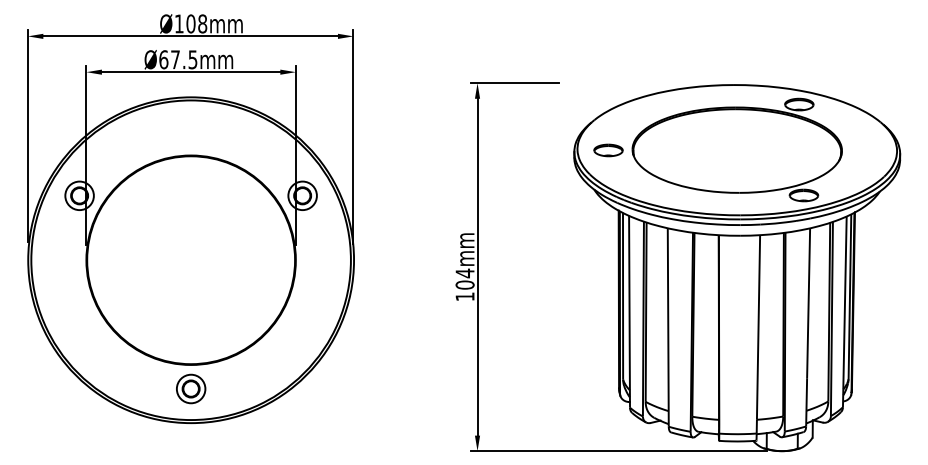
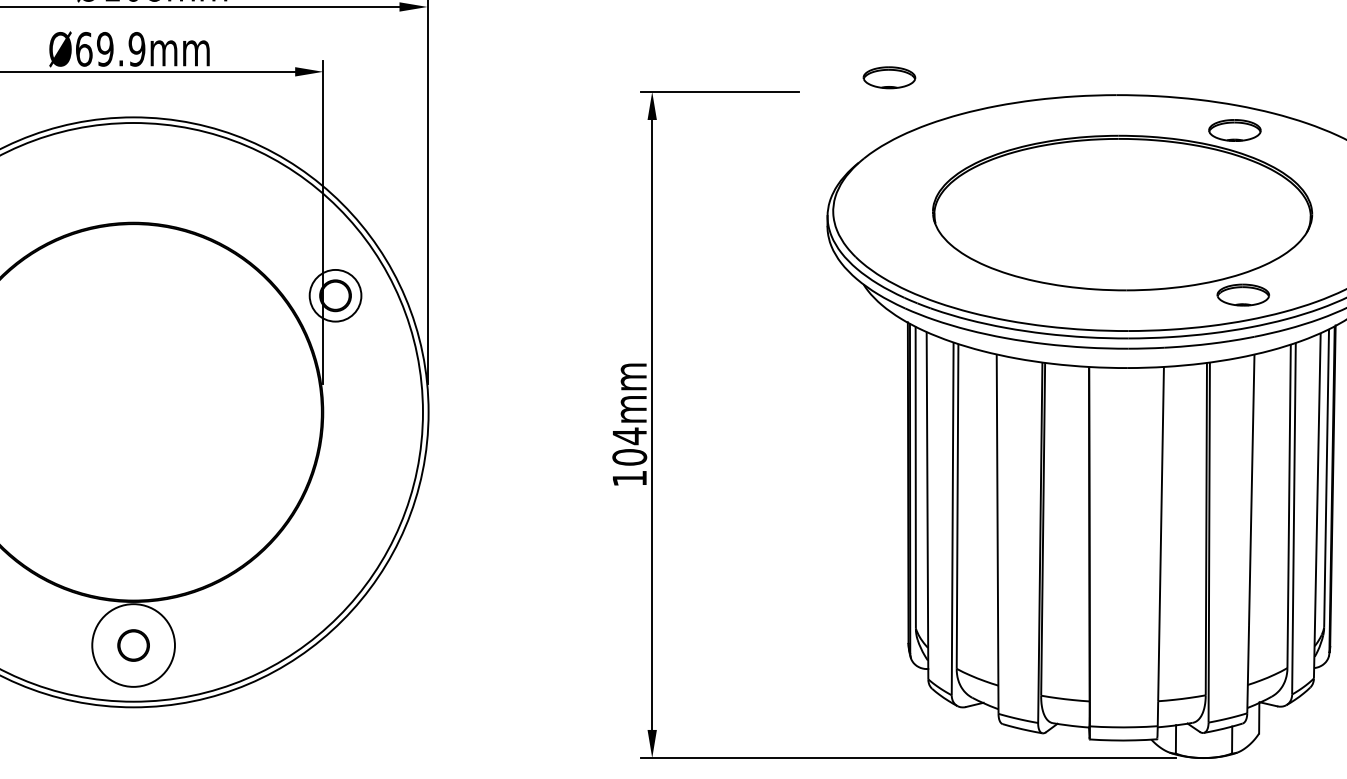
text: (183, 59) -> (119, 48), Ø67.5mm -> Ø69.9mm
part: (608, 150) -> (889, 77), moved
circle: (190, 388) -> (132, 644), size x1.6

